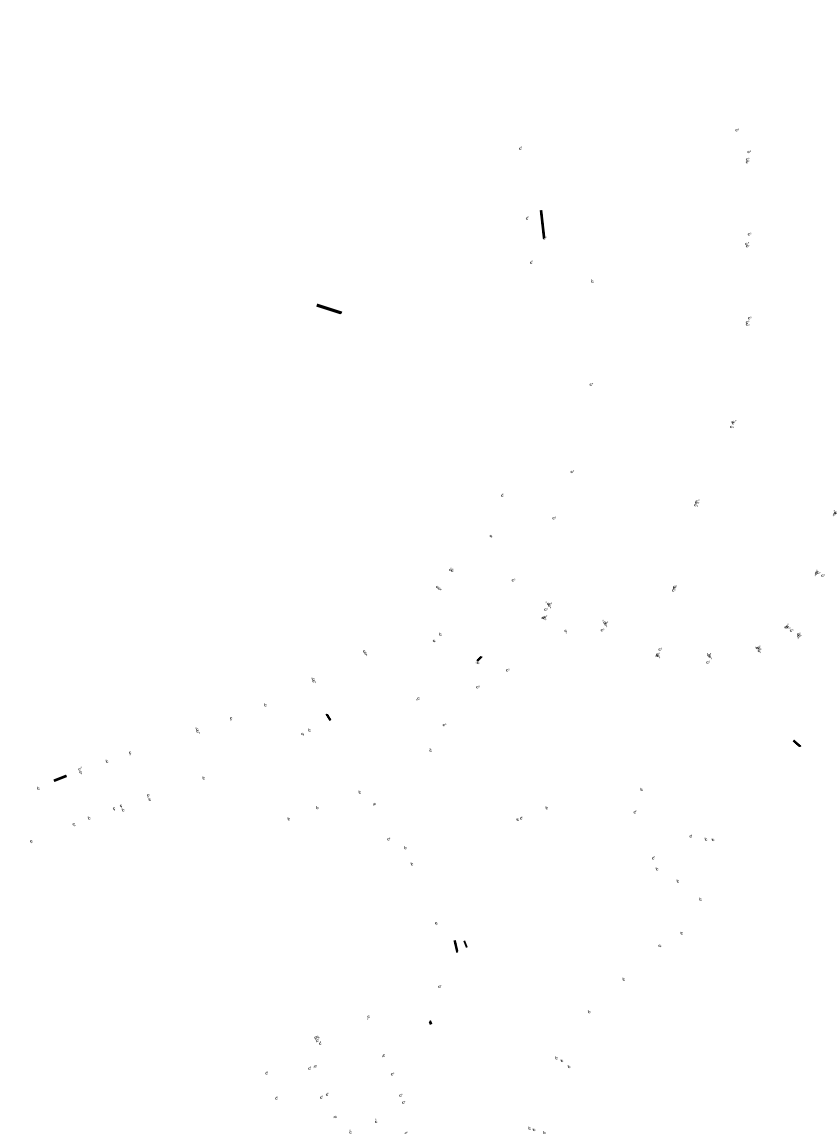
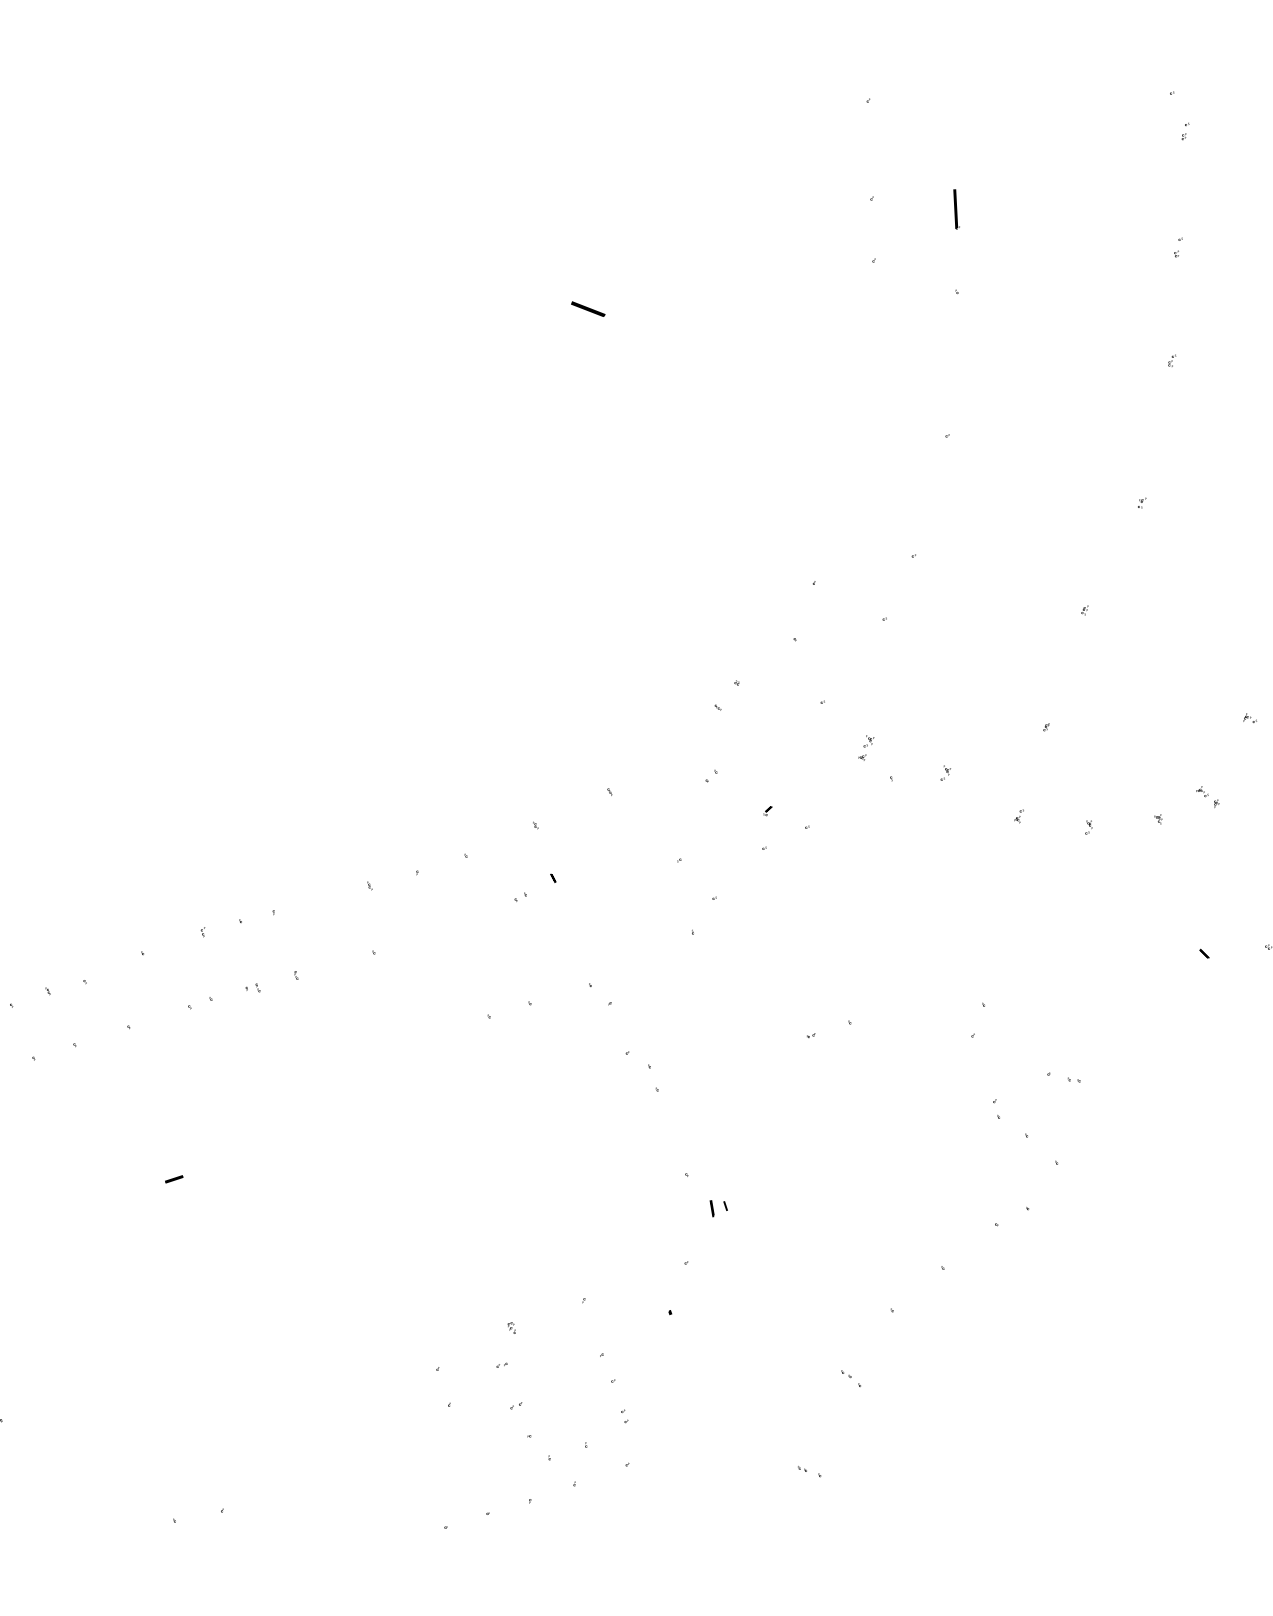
part: (543, 224) -> (956, 209), moved
line: (60, 778) -> (174, 1179), moved

